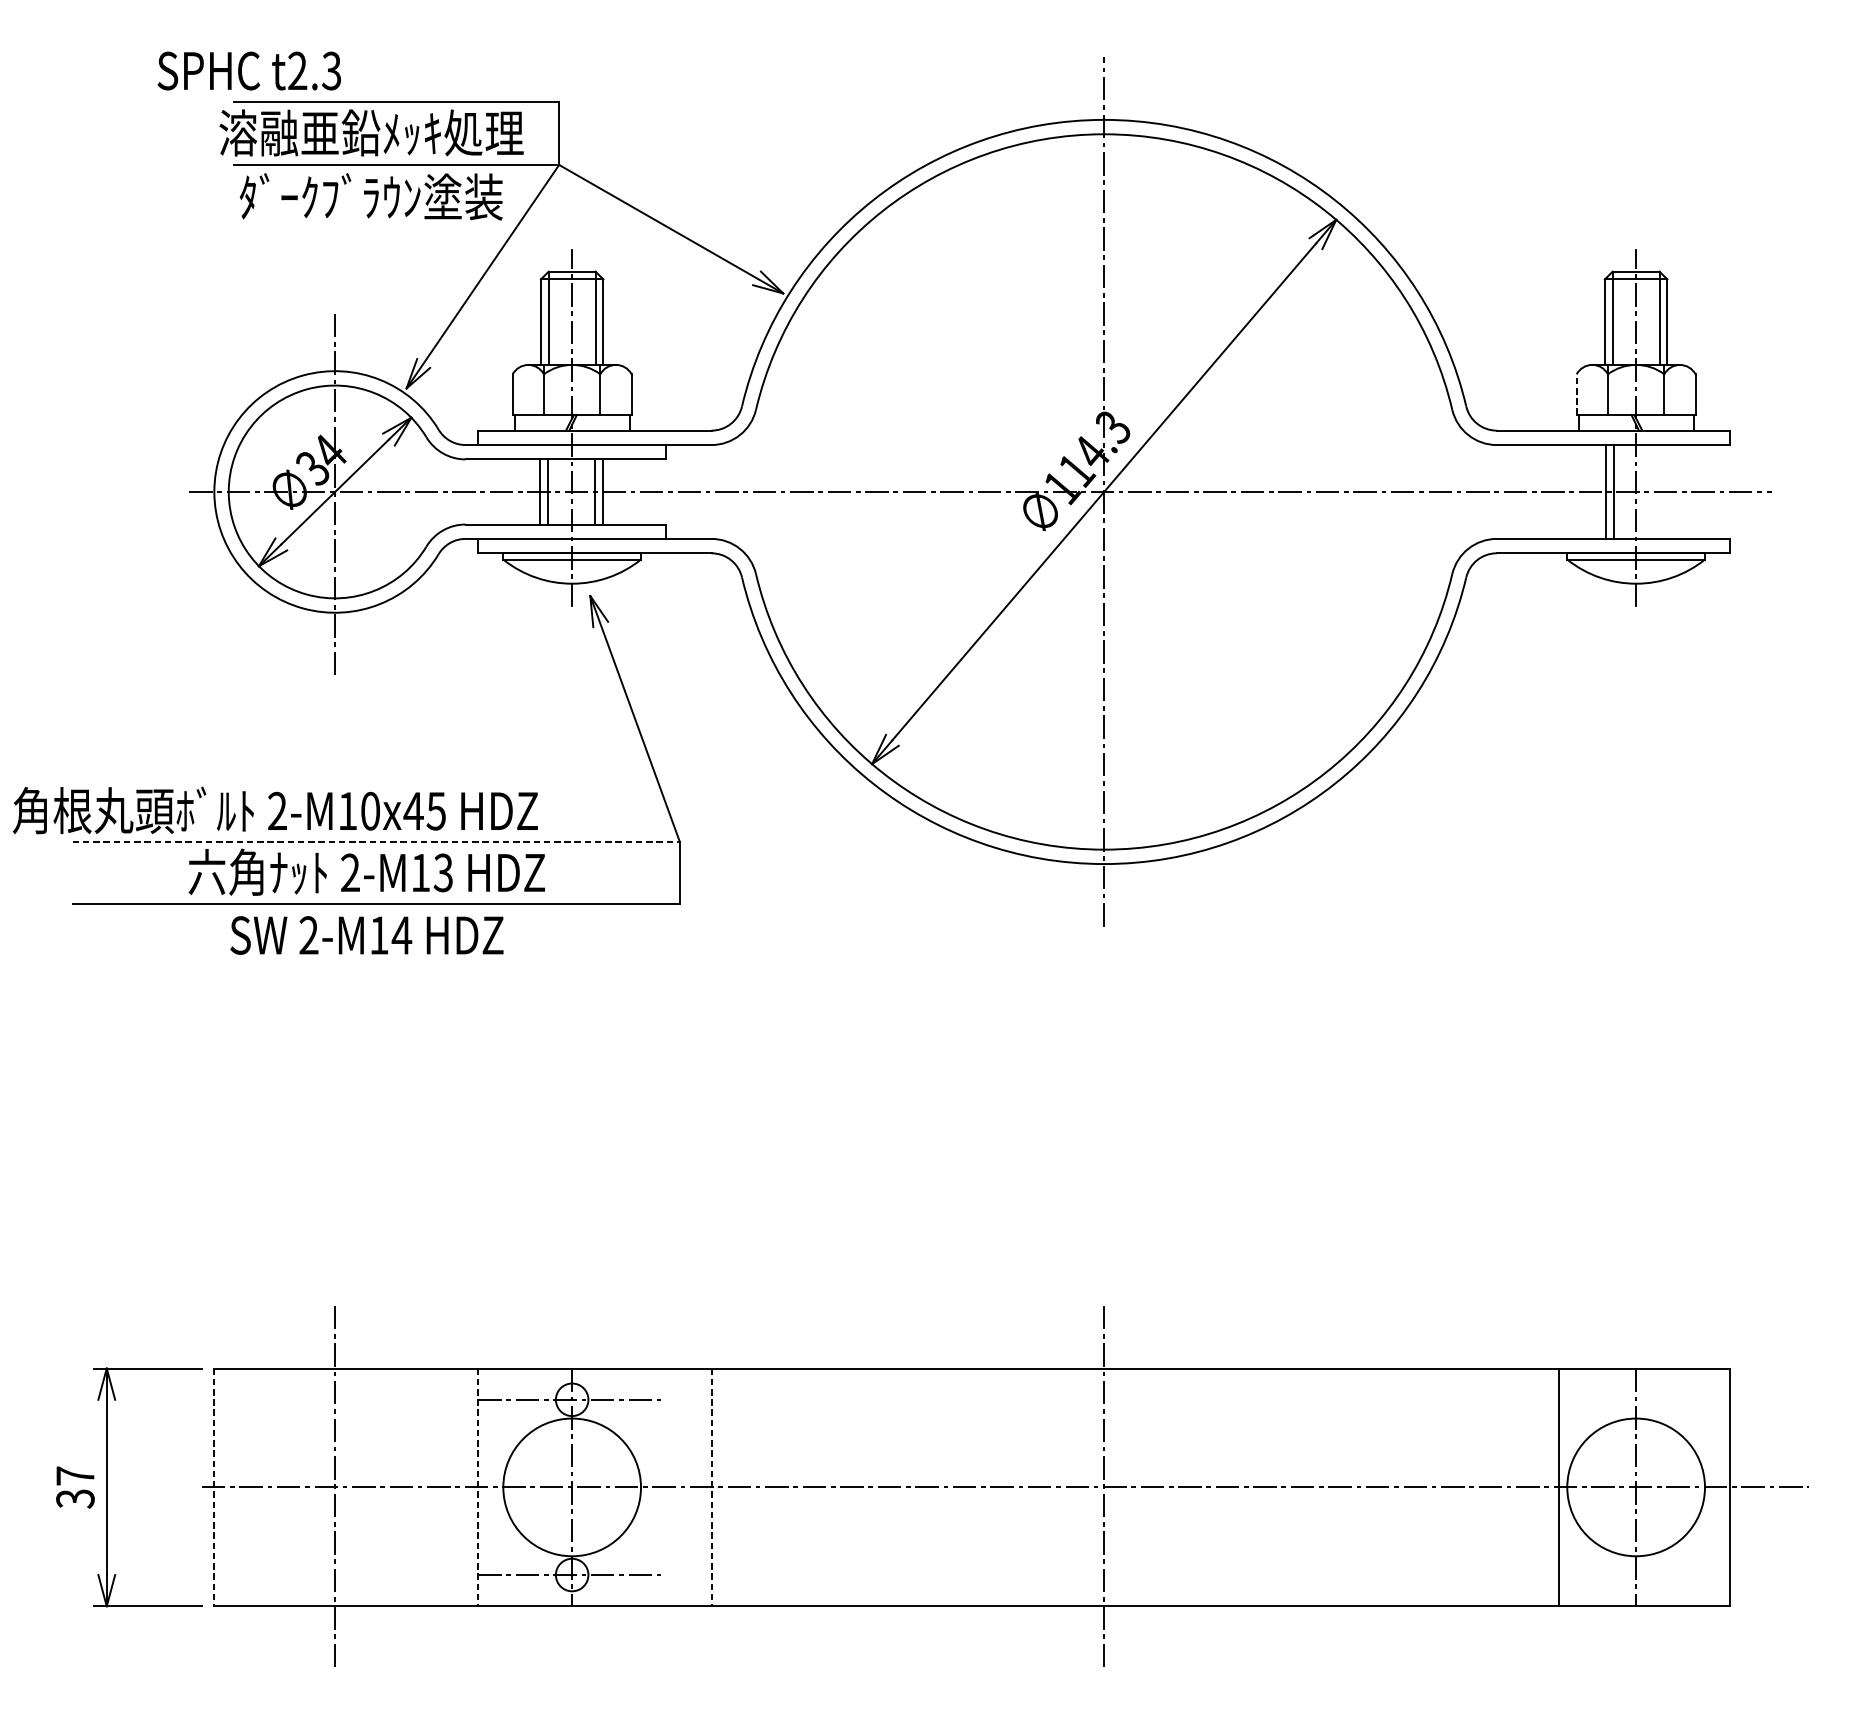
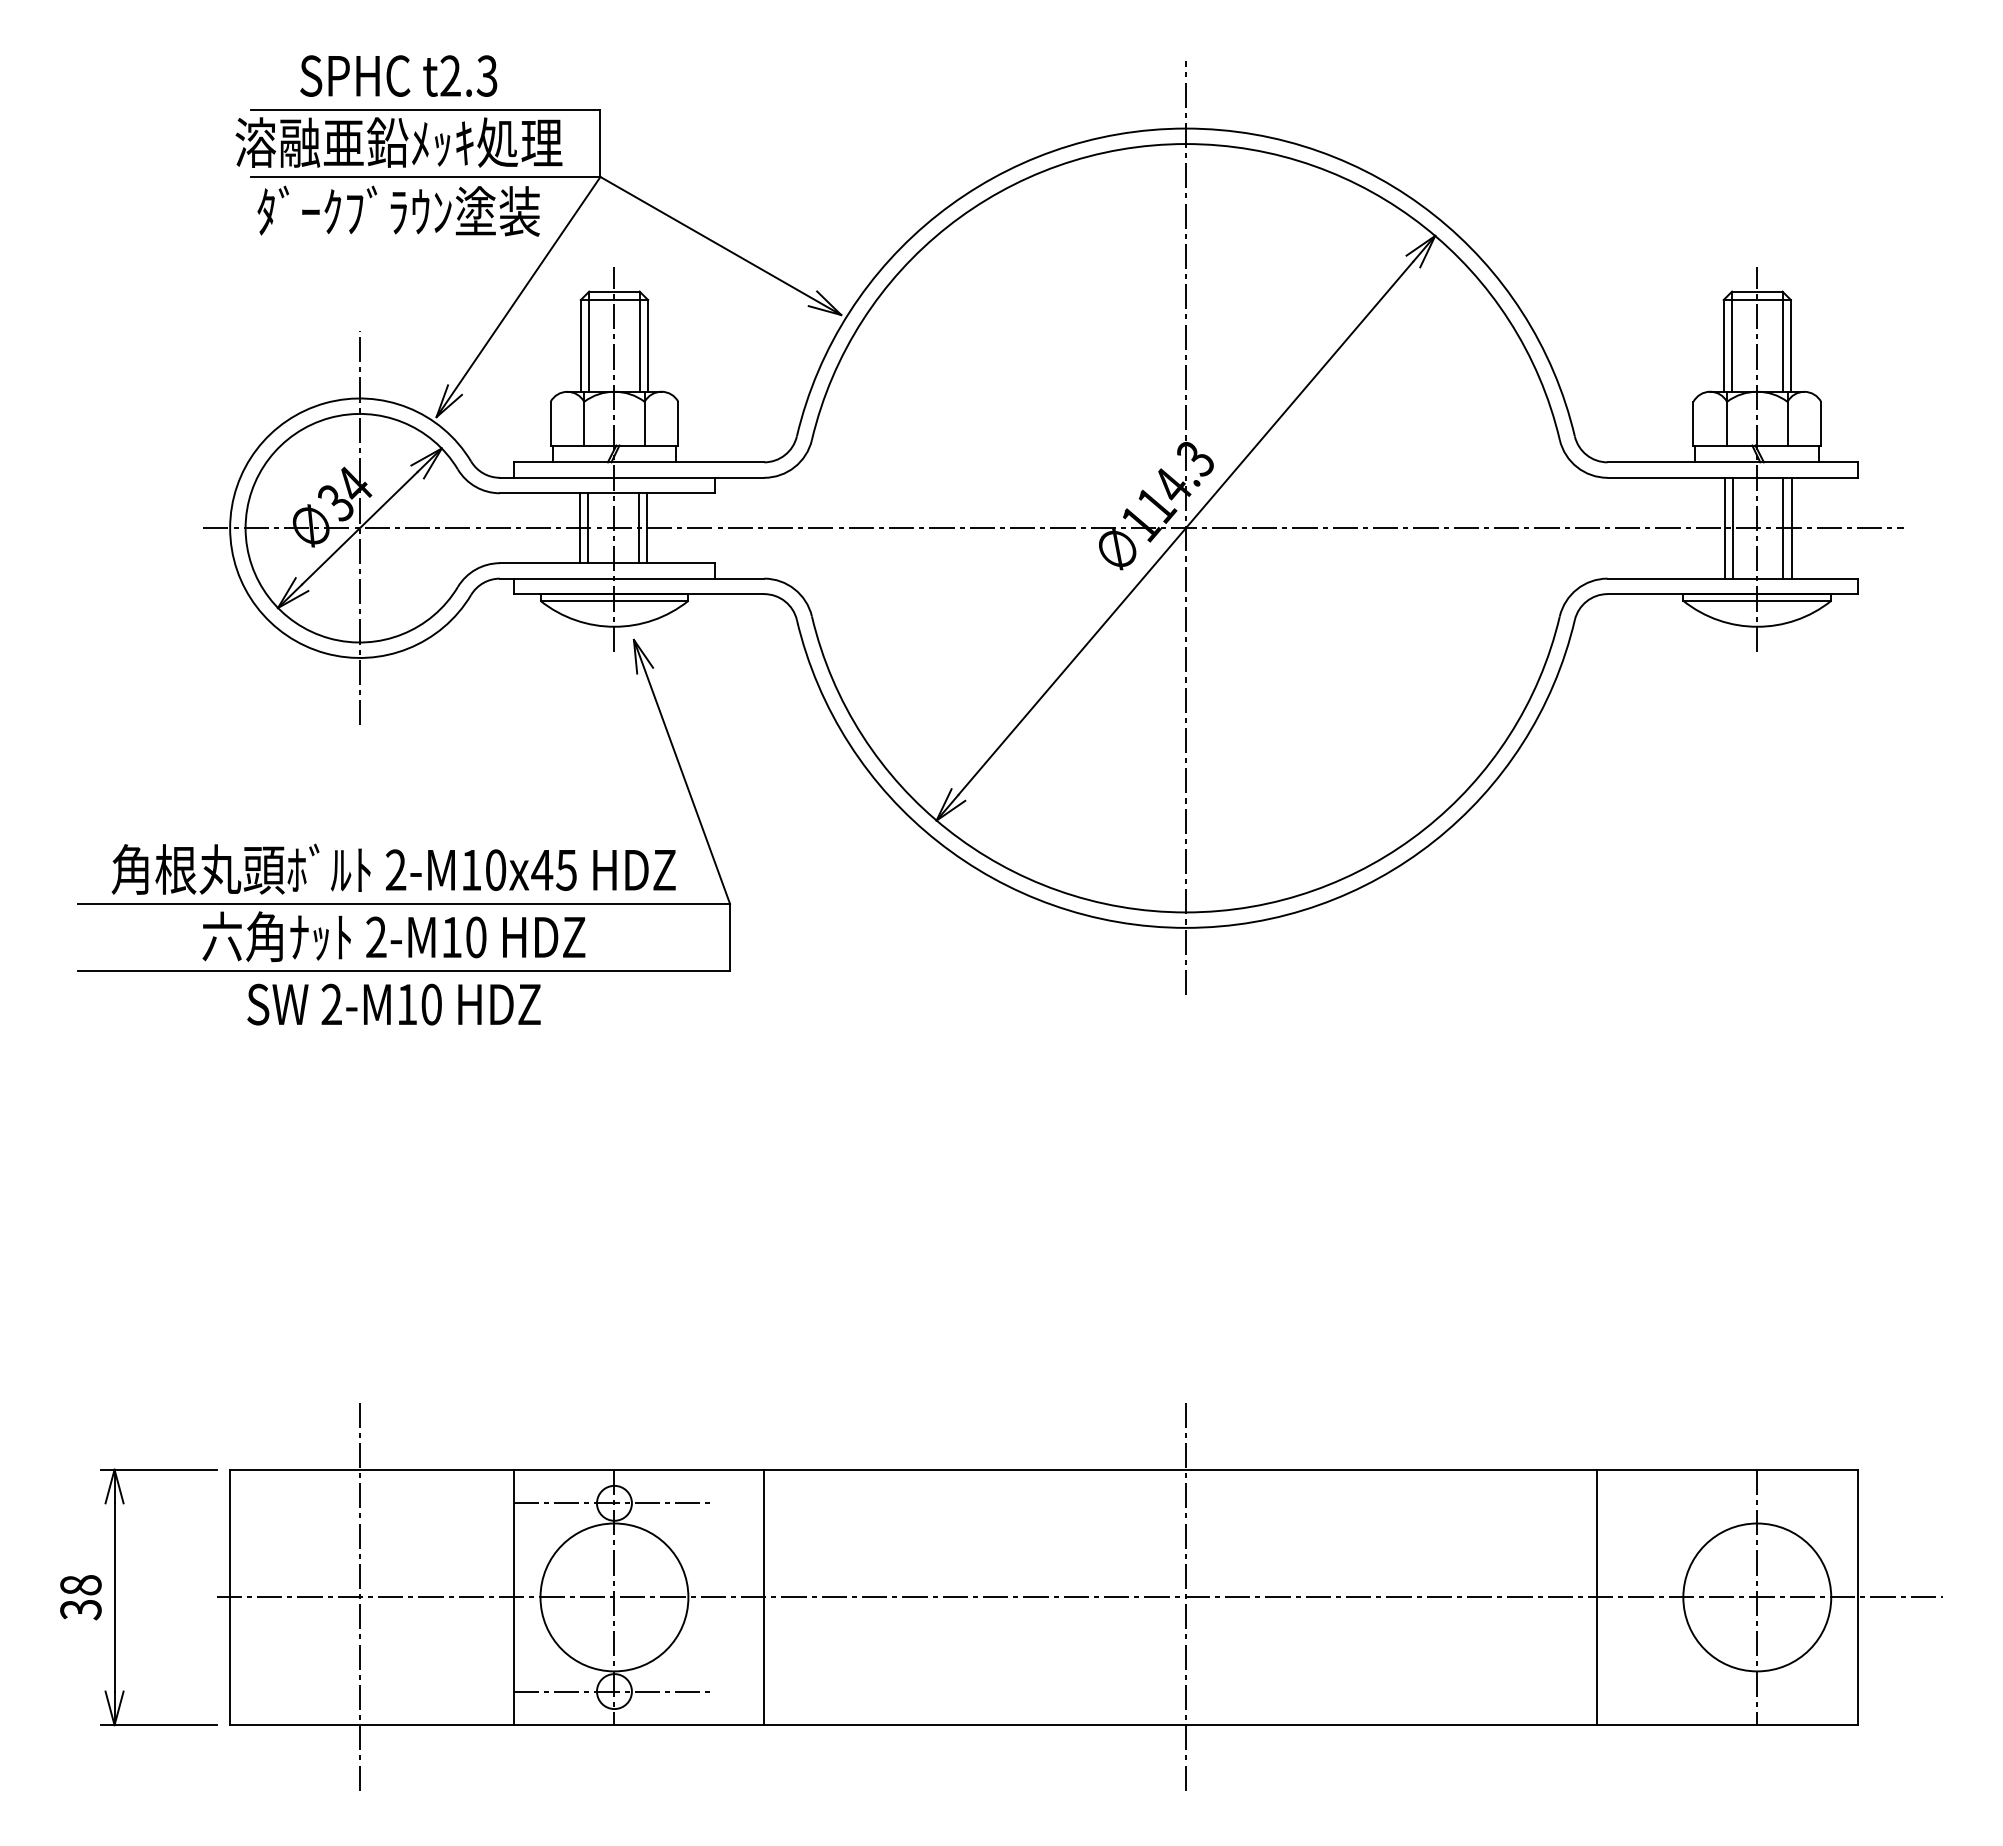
text: (249, 70) -> (398, 75), moved
line: (1576, 394) -> (1693, 423), dashed -> solid
line: (1660, 491) -> (1783, 527), added
line: (1667, 491) -> (1791, 527), added
text: (275, 809) -> (393, 868), moved
line: (376, 841) -> (404, 903), dashed -> solid
text: (442, 872) -> (475, 937), 2-M13 -> 2-M10
text: (401, 935) -> (431, 1004), 2-M14 -> 2-M10
text: (75, 1476) -> (80, 1585), 37 -> 38
line: (214, 1487) -> (230, 1597), dashed -> solid
line: (478, 1487) -> (513, 1597), dashed -> solid
line: (711, 1487) -> (764, 1597), dashed -> solid
line: (1559, 1487) -> (1597, 1597), moved

